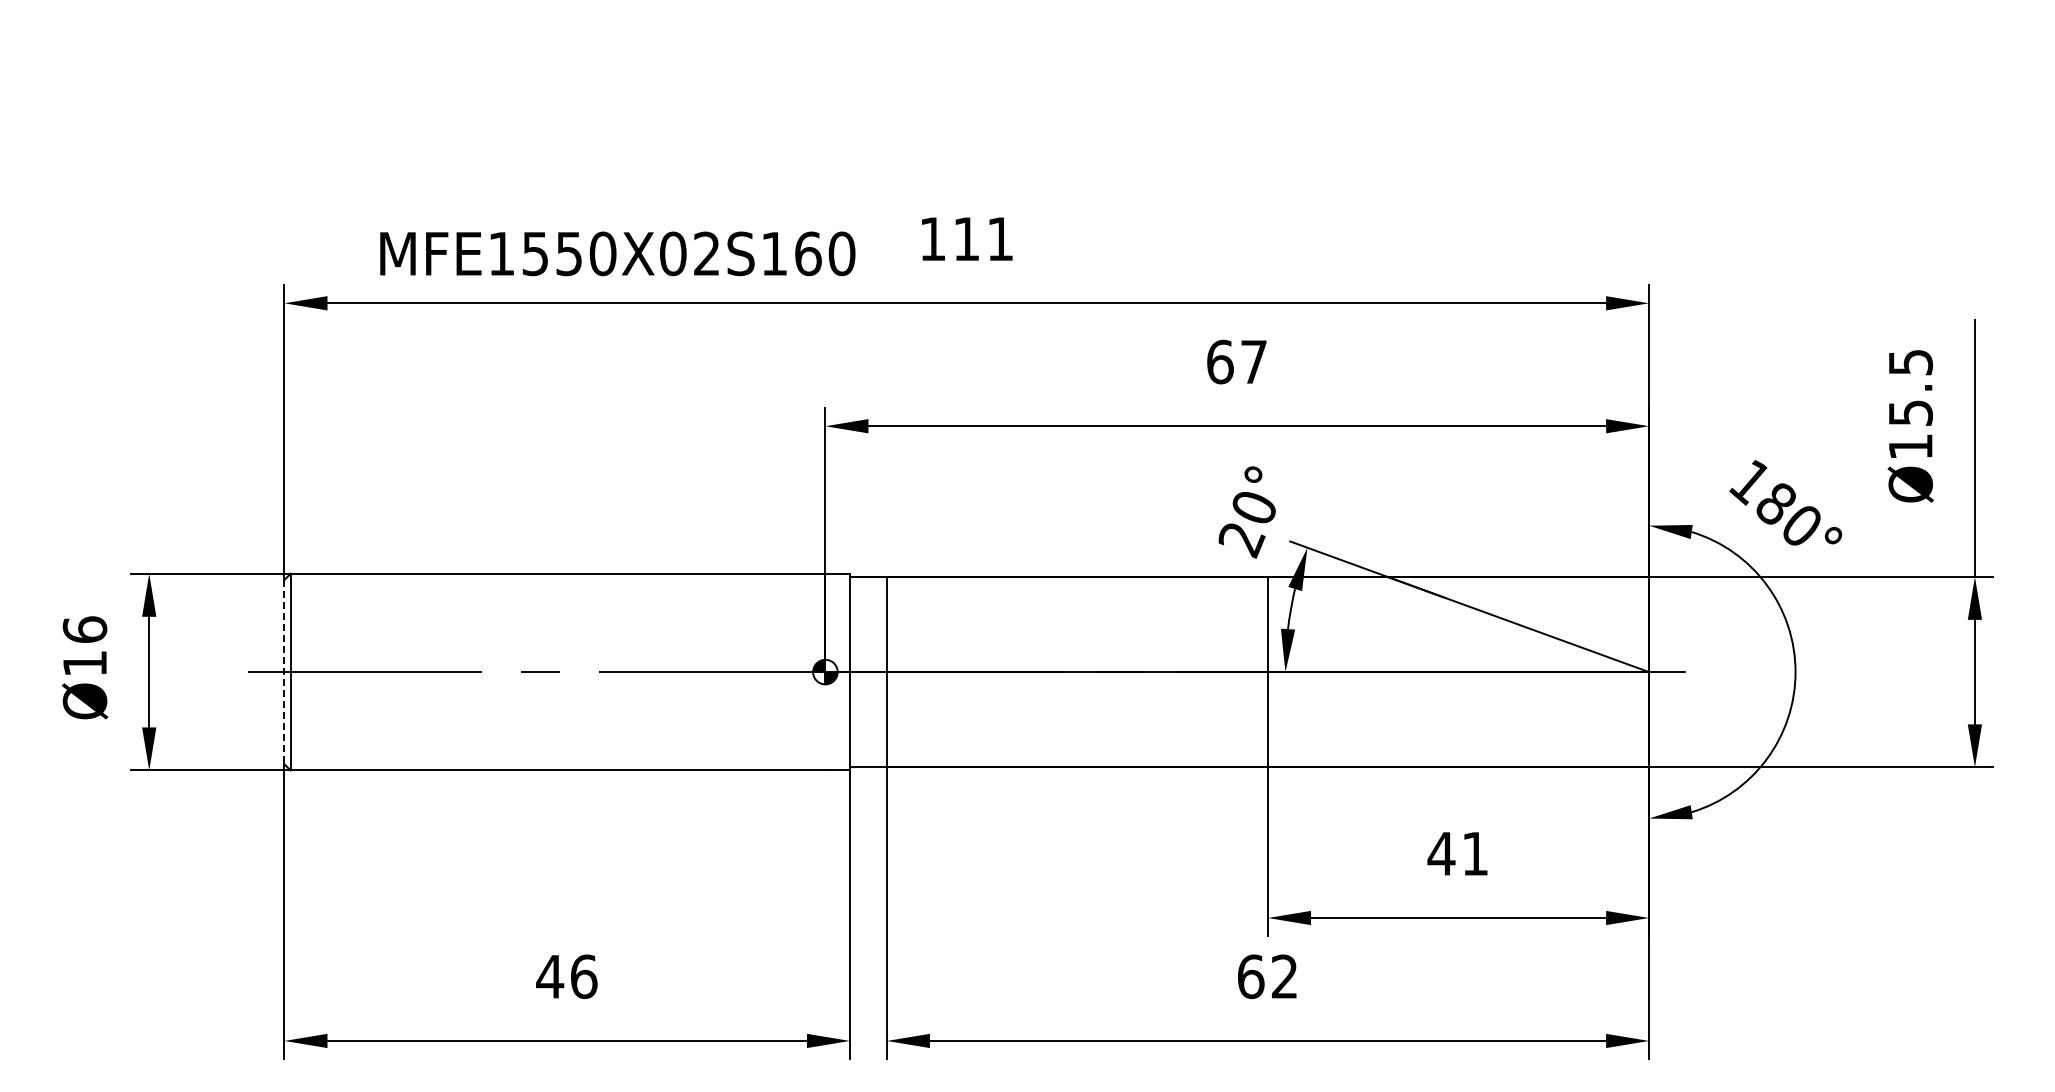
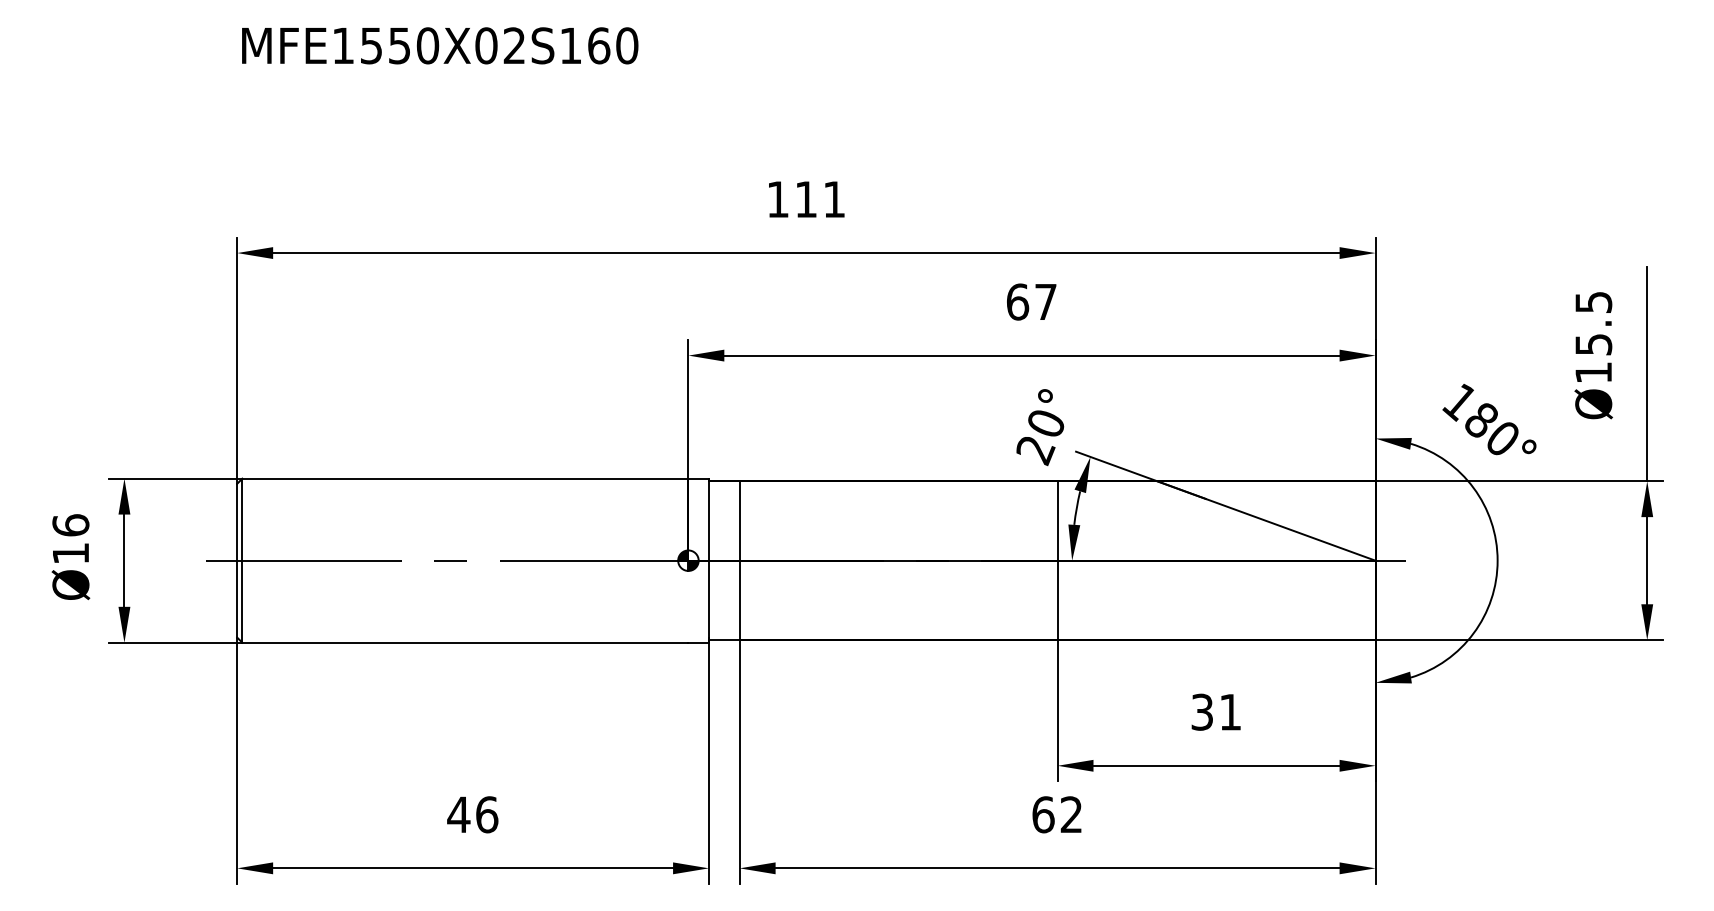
text: (617, 253) -> (439, 45), moved
line: (284, 672) -> (237, 561), dashed -> solid
text: (1441, 853) -> (1202, 711), 41 -> 31

